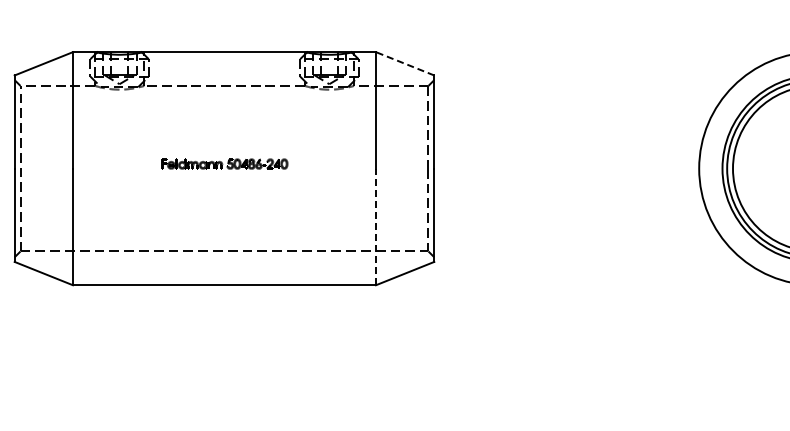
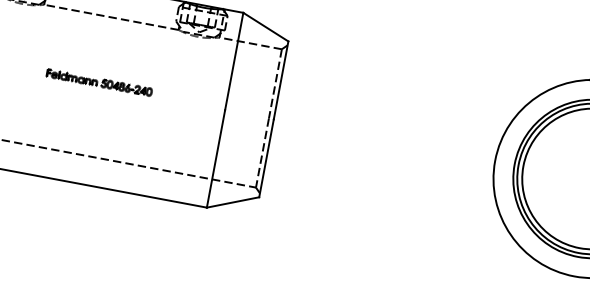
line: (404, 63) -> (265, 26), dashed -> solid
line: (376, 226) -> (216, 158), dashed -> solid

